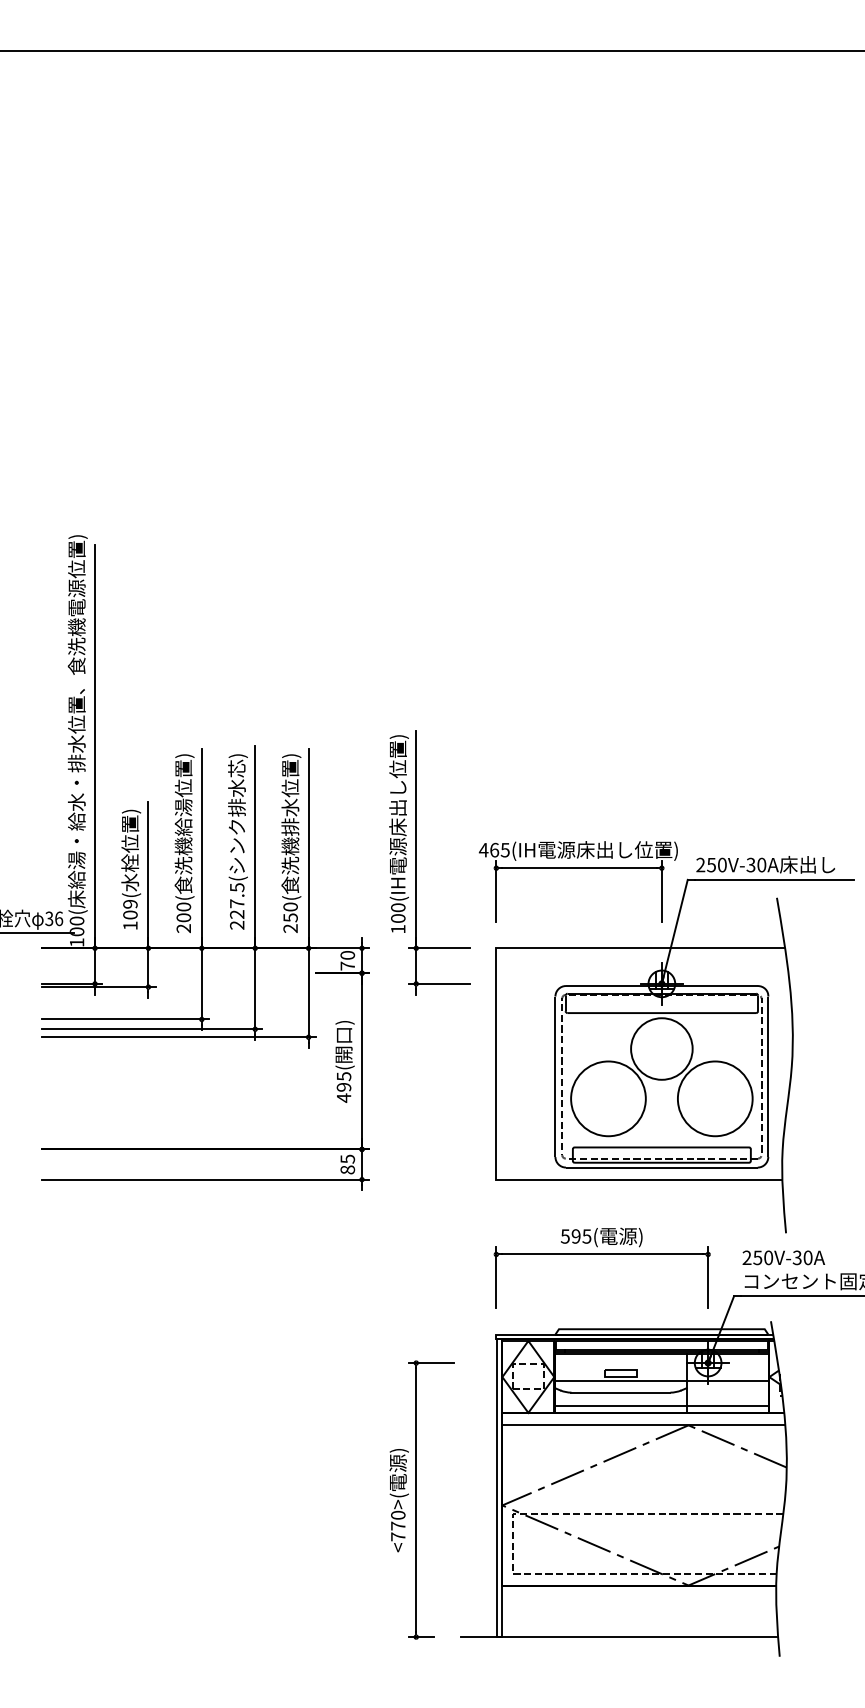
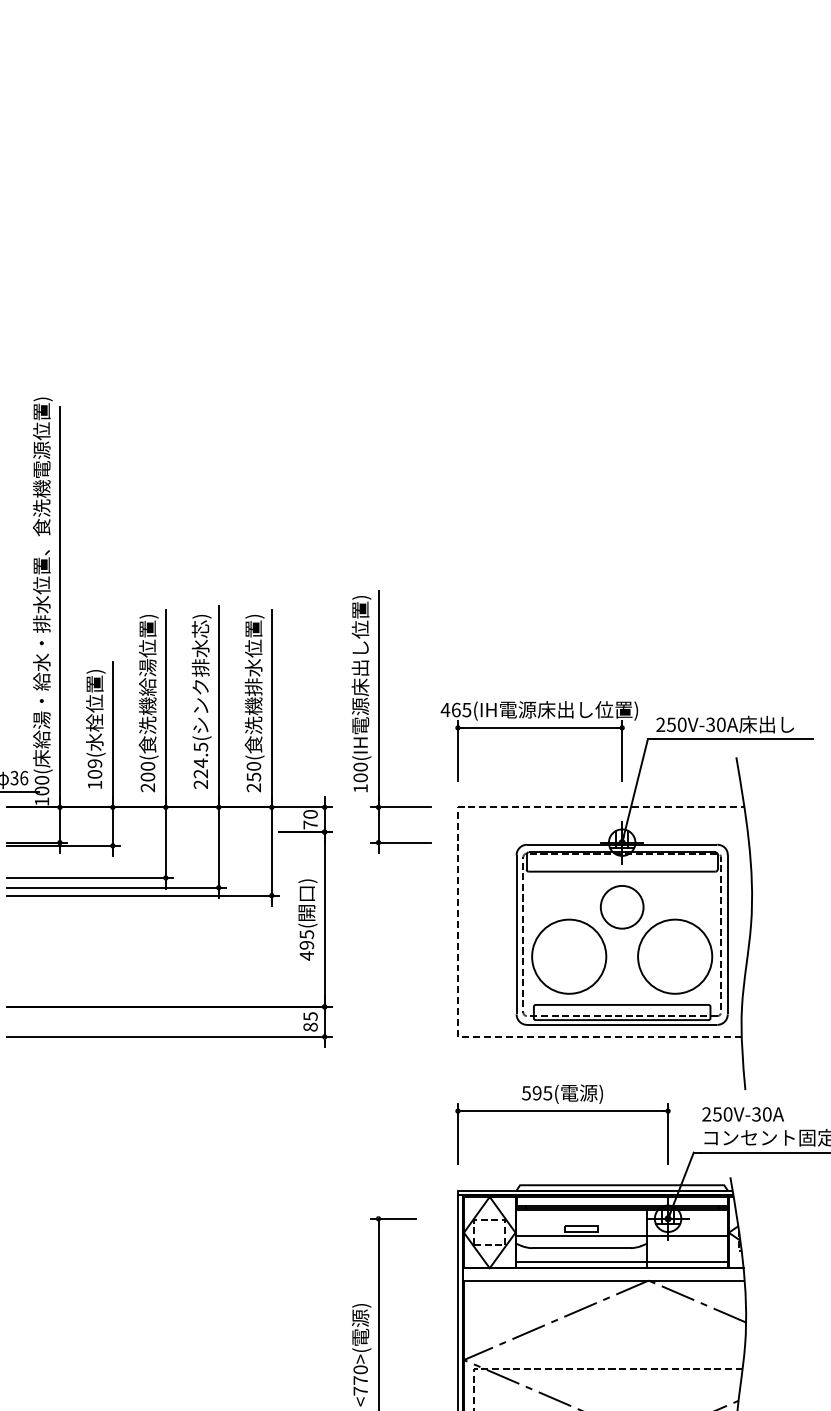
text: (237, 903) -> (201, 762), 227.5( -> 224.5(
circle: (661, 1048) -> (621, 906), size x0.7
line: (496, 1062) -> (458, 920), solid -> dashed

